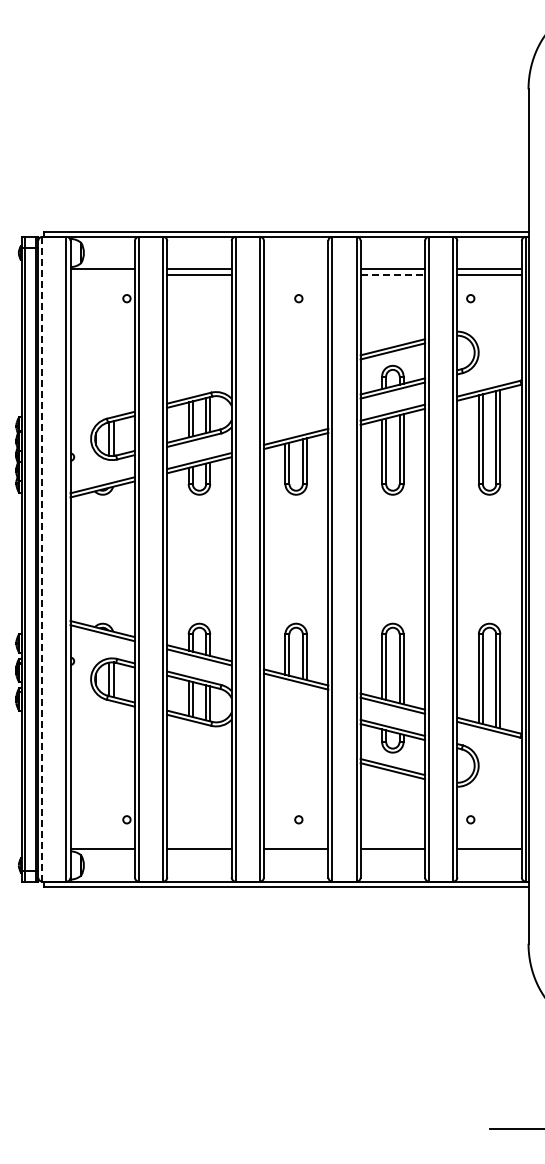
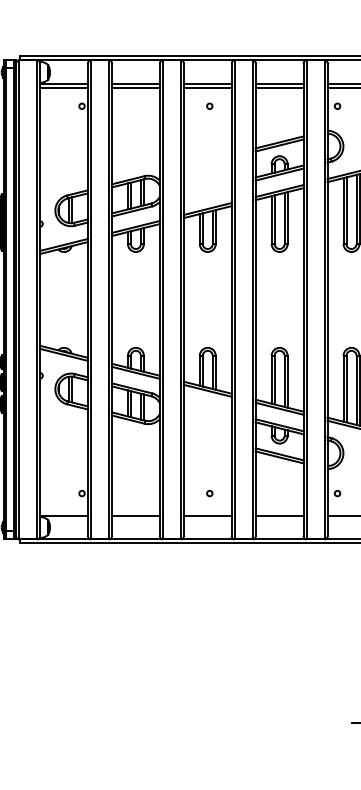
line: (295, 269) -> (207, 84), added
line: (102, 274) -> (63, 88), added
line: (295, 274) -> (207, 88), added
line: (393, 274) -> (280, 88), dashed -> solid
line: (42, 558) -> (19, 299), dashed -> solid

